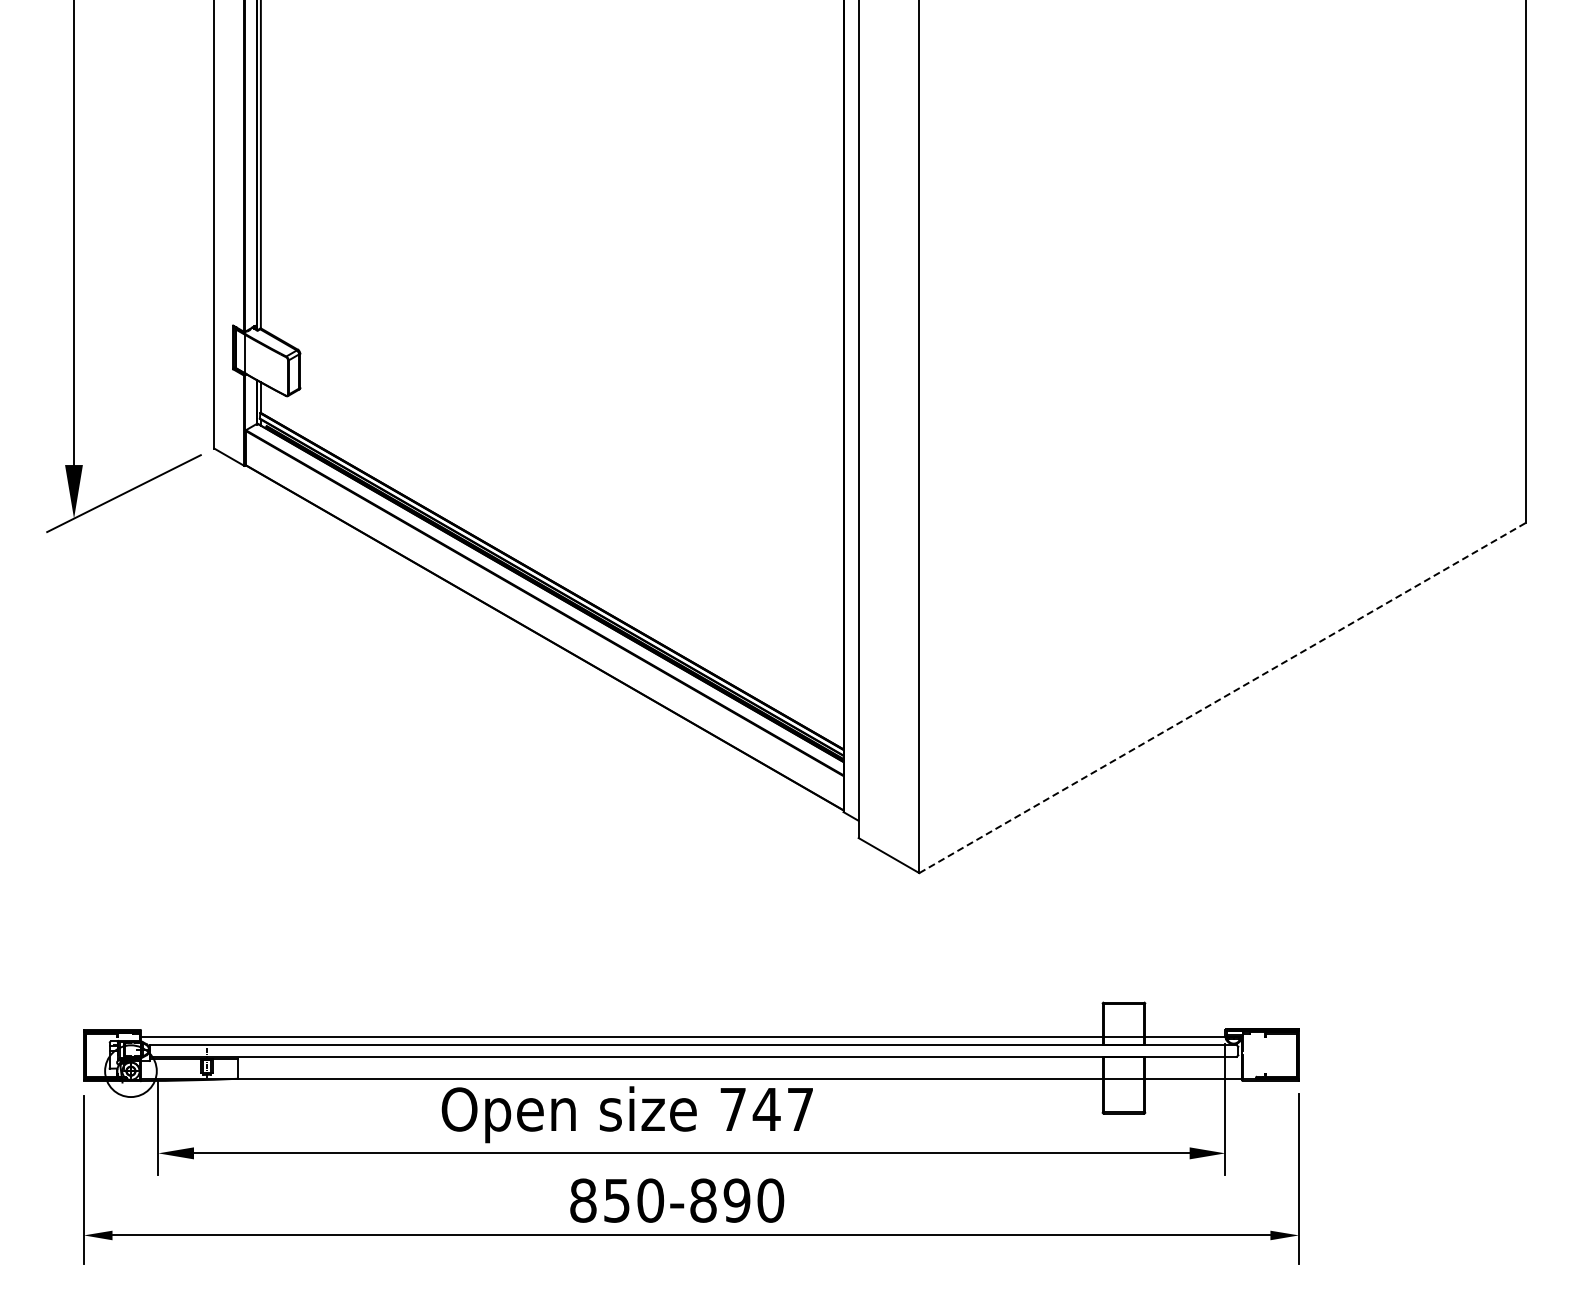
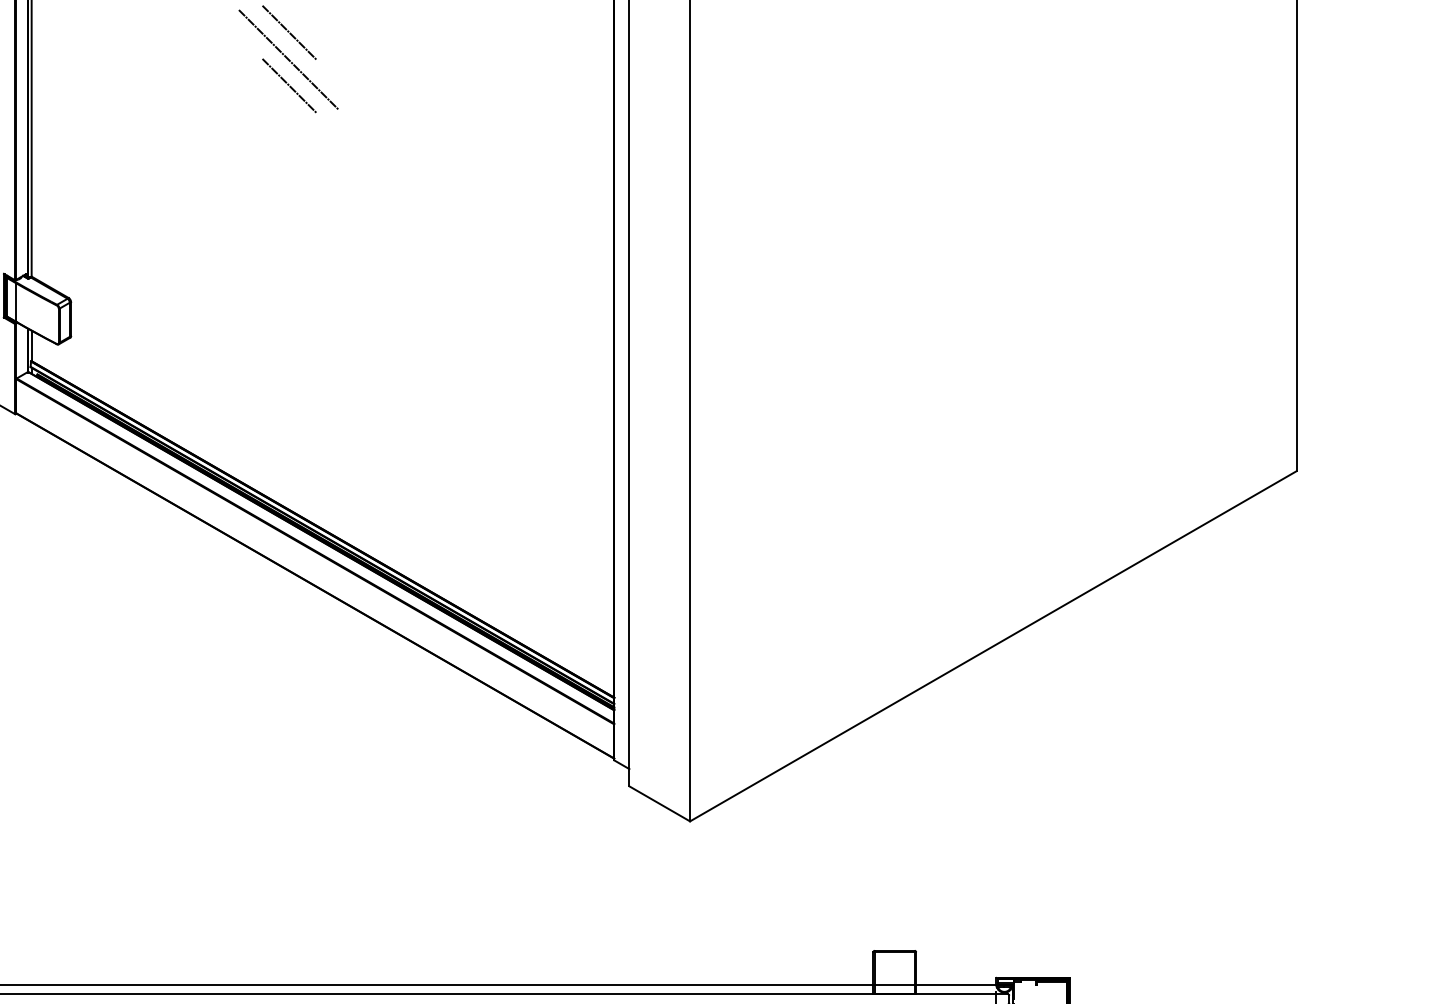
line: (518, 84) -> (289, 32), added
line: (517, 111) -> (288, 59), added
line: (518, 137) -> (289, 85), added
line: (1222, 697) -> (993, 645), dashed -> solid

